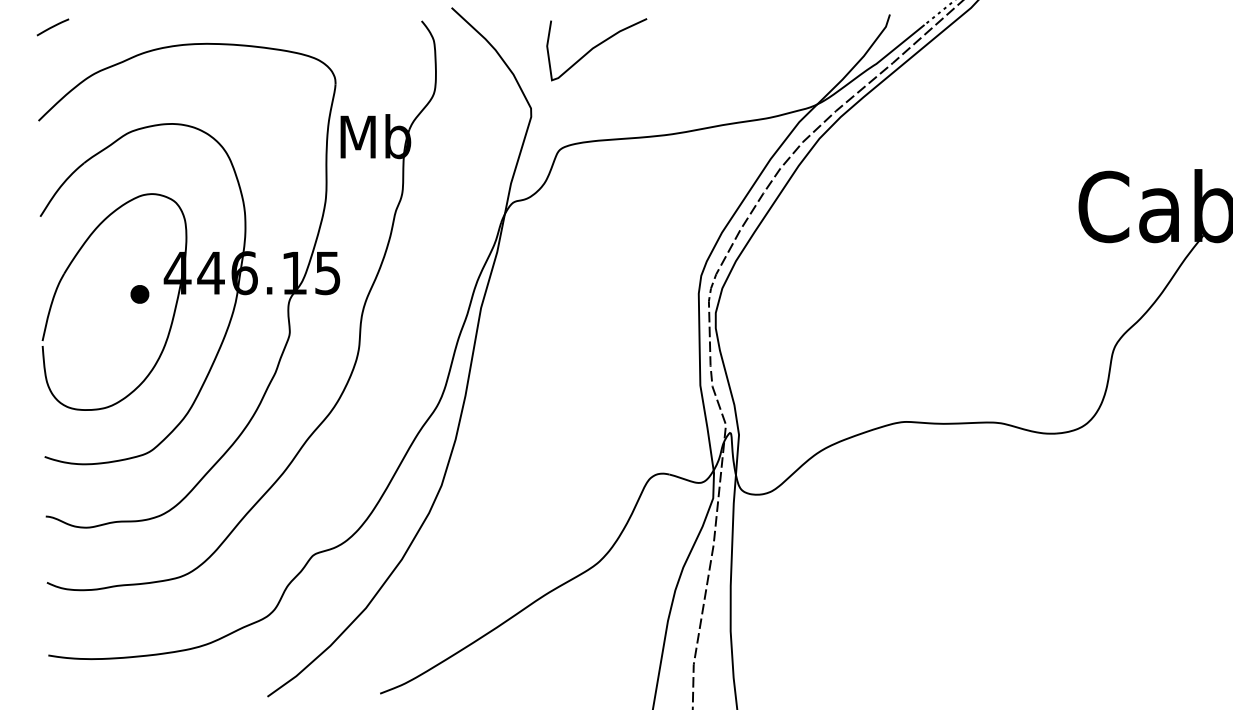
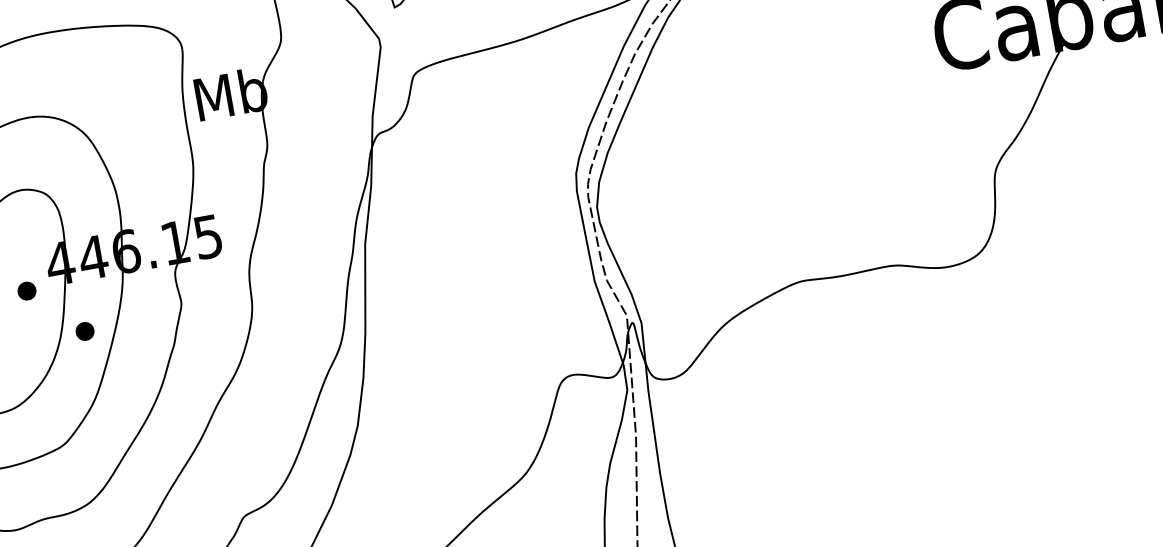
part: (189, 344) -> (84, 331), added

